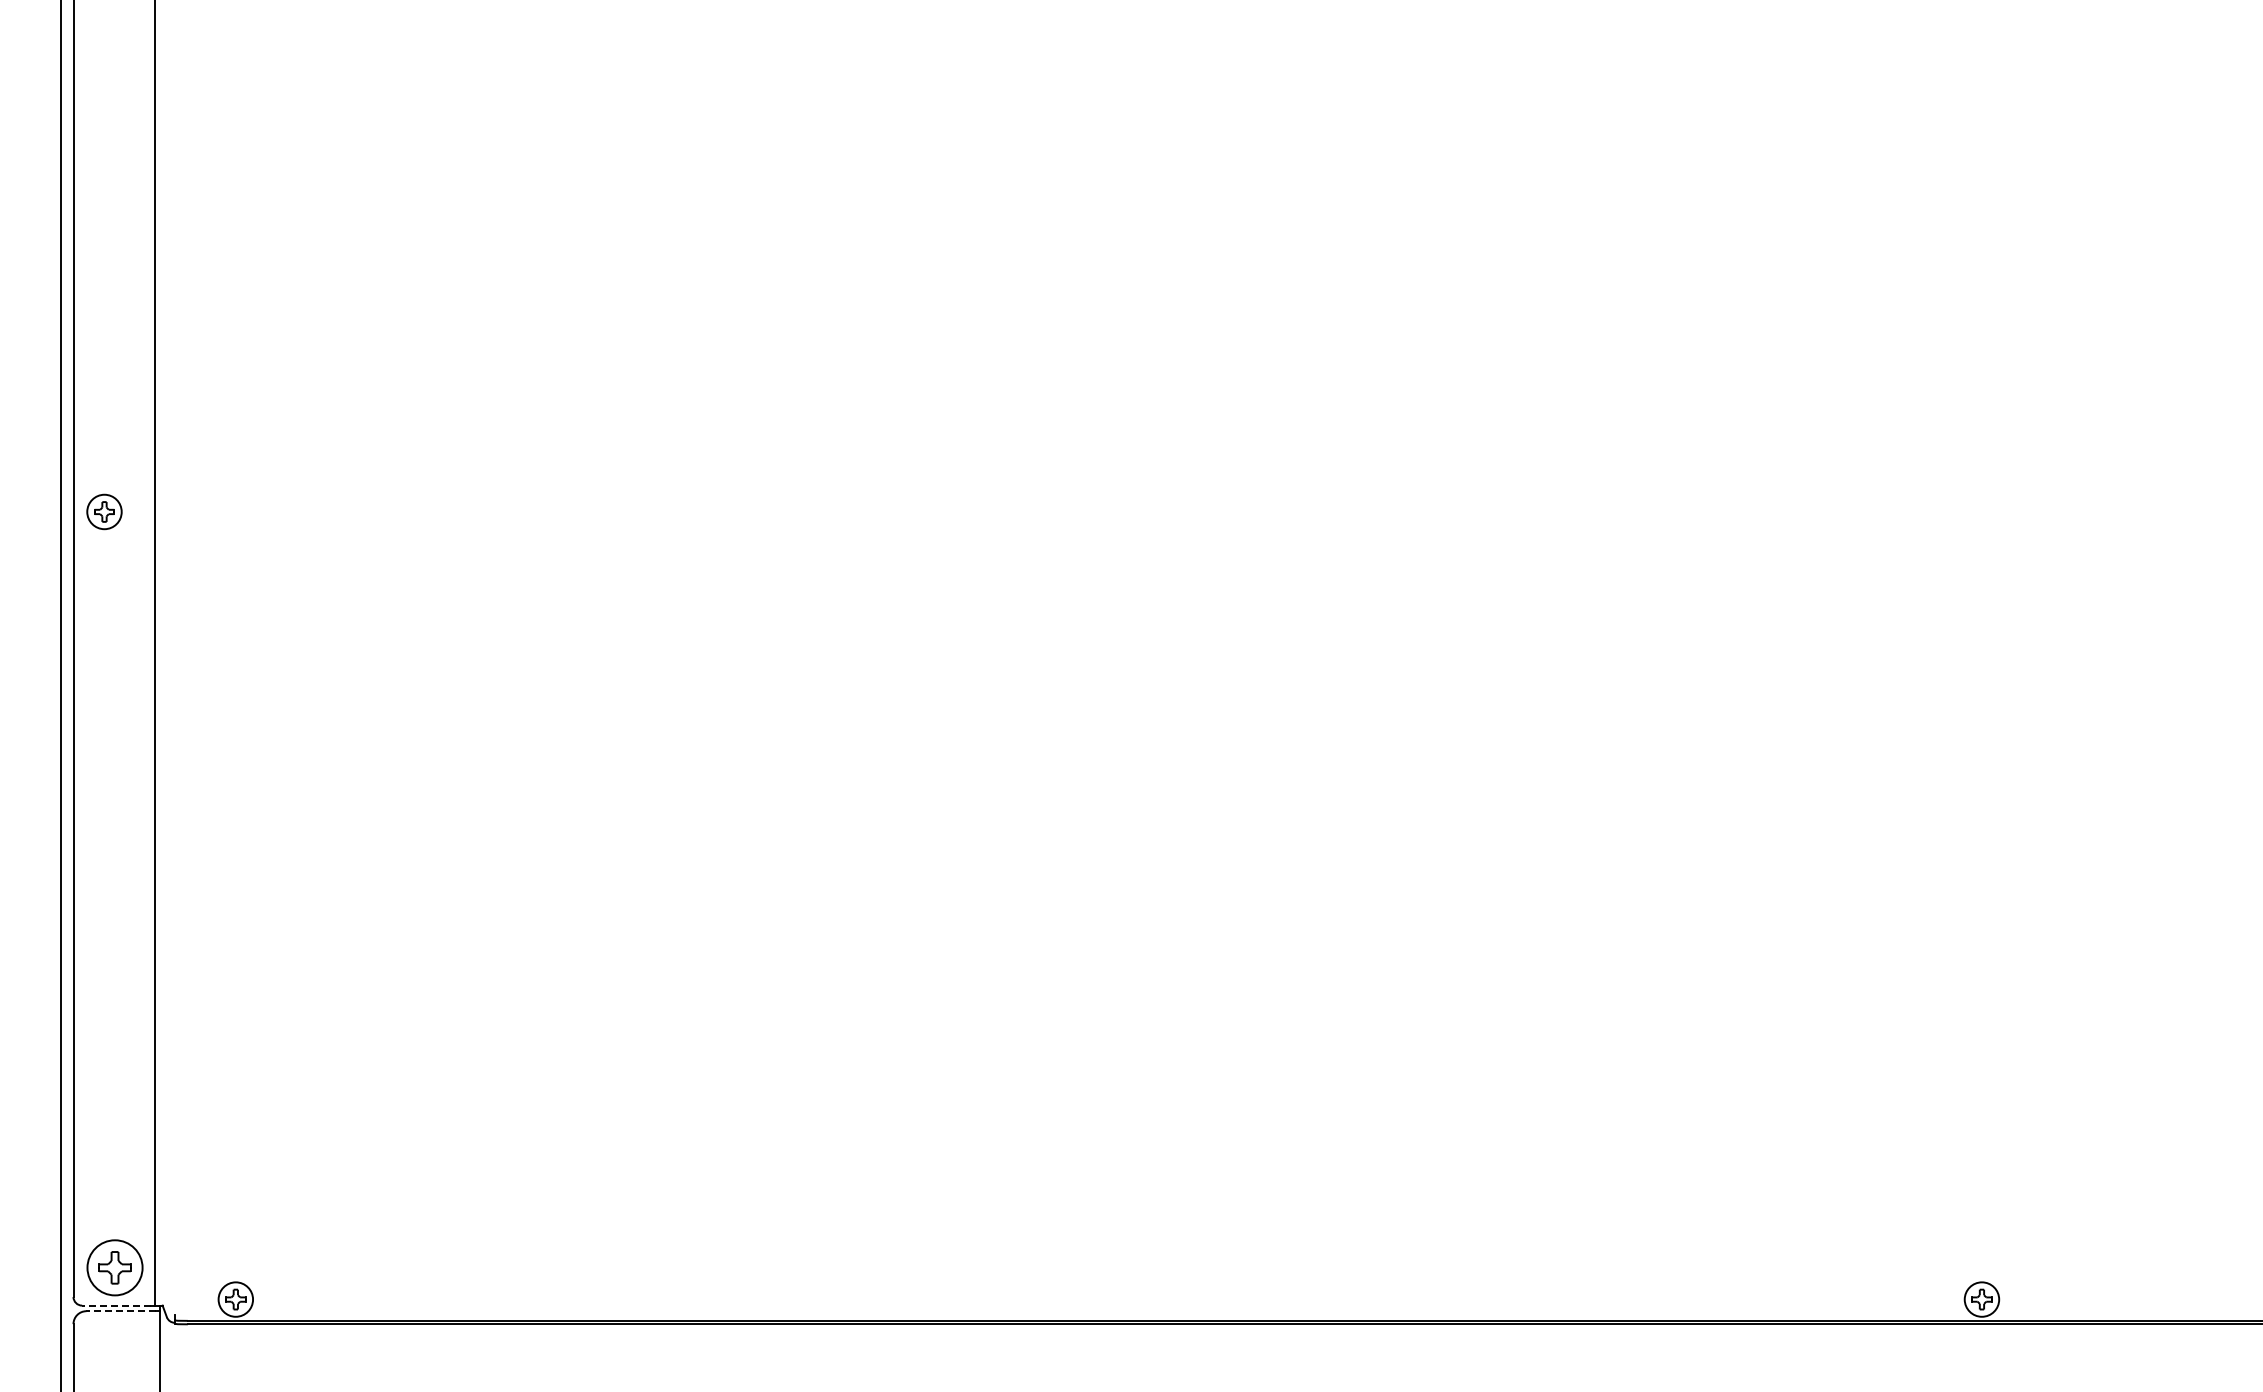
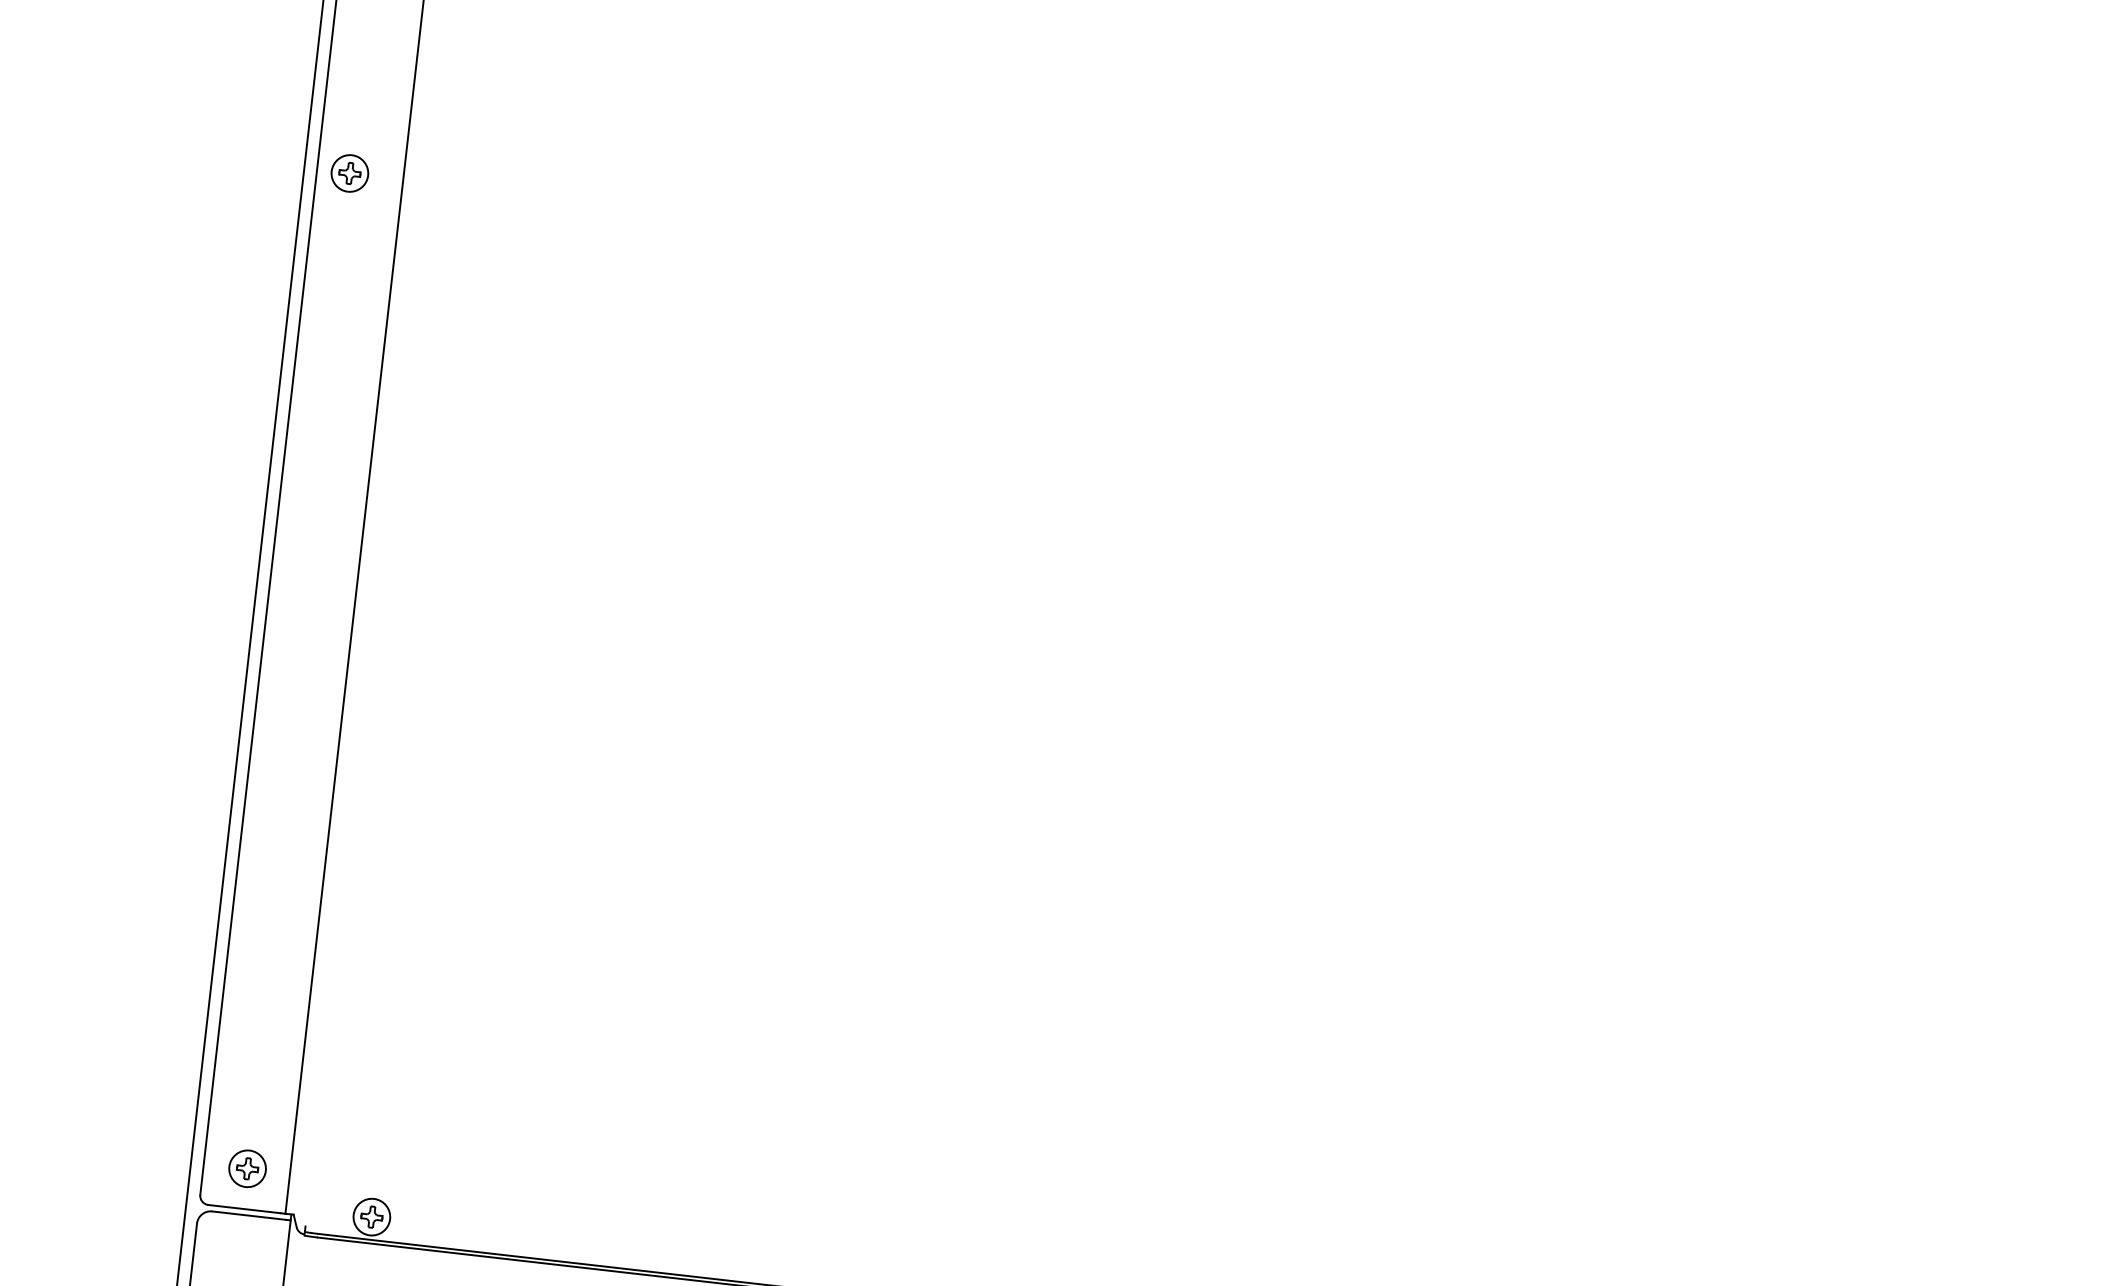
part: (104, 511) -> (349, 172), moved
part: (114, 1267) -> (247, 1168), size x0.62
line: (115, 1305) -> (243, 1208), dashed -> solid
line: (121, 1311) -> (249, 1215), dashed -> solid

